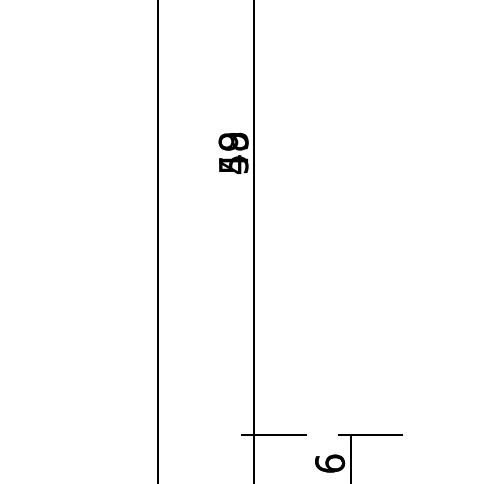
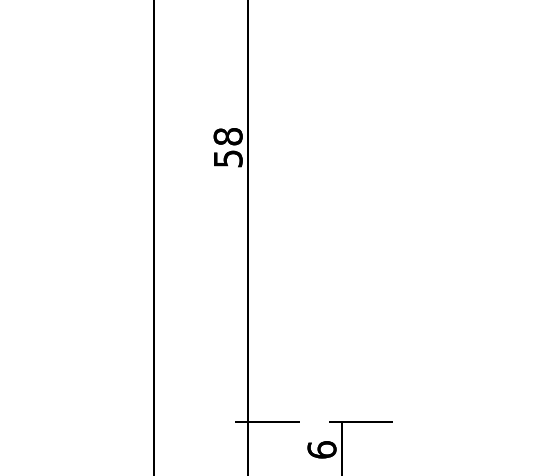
text: (232, 153) -> (227, 148), 49 -> 58

